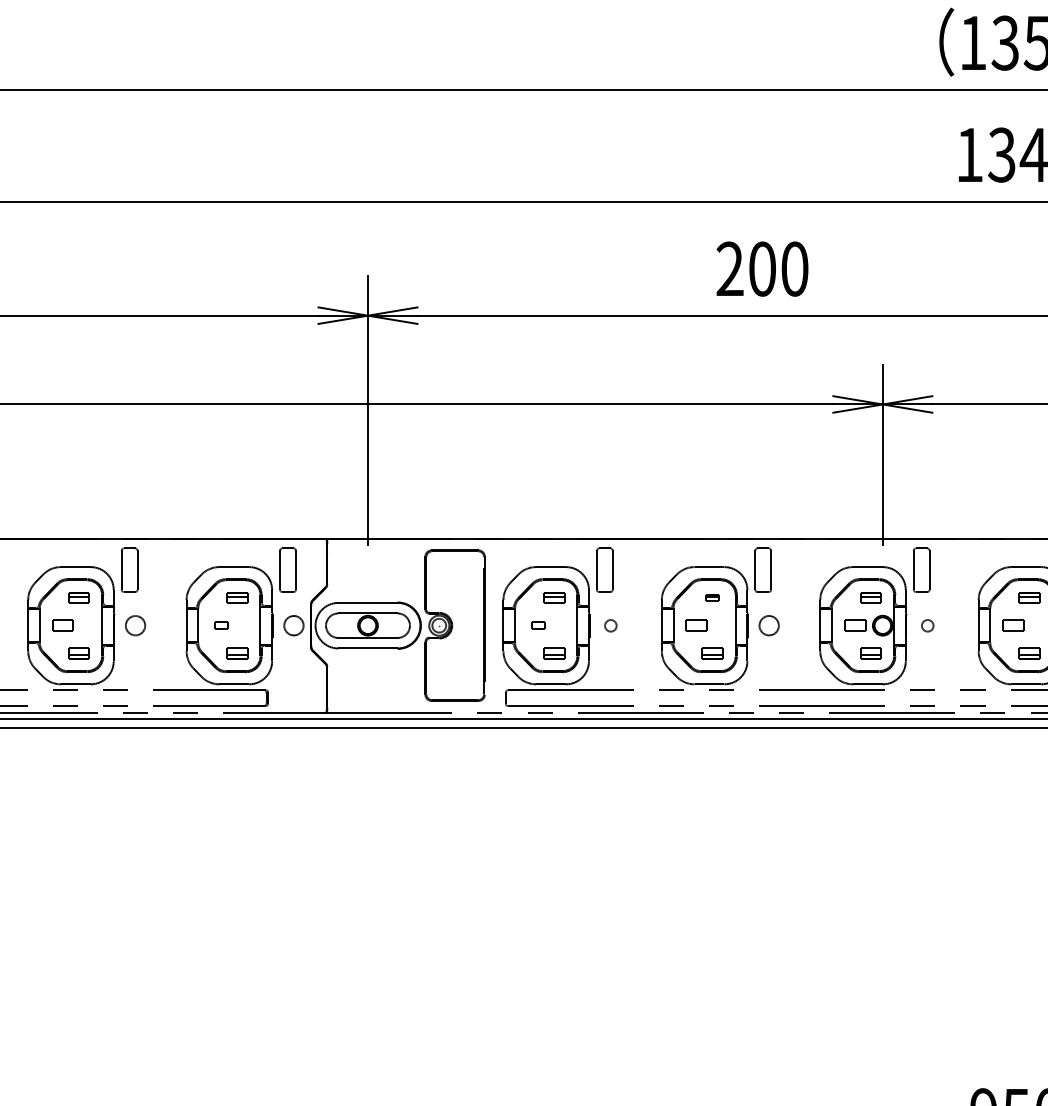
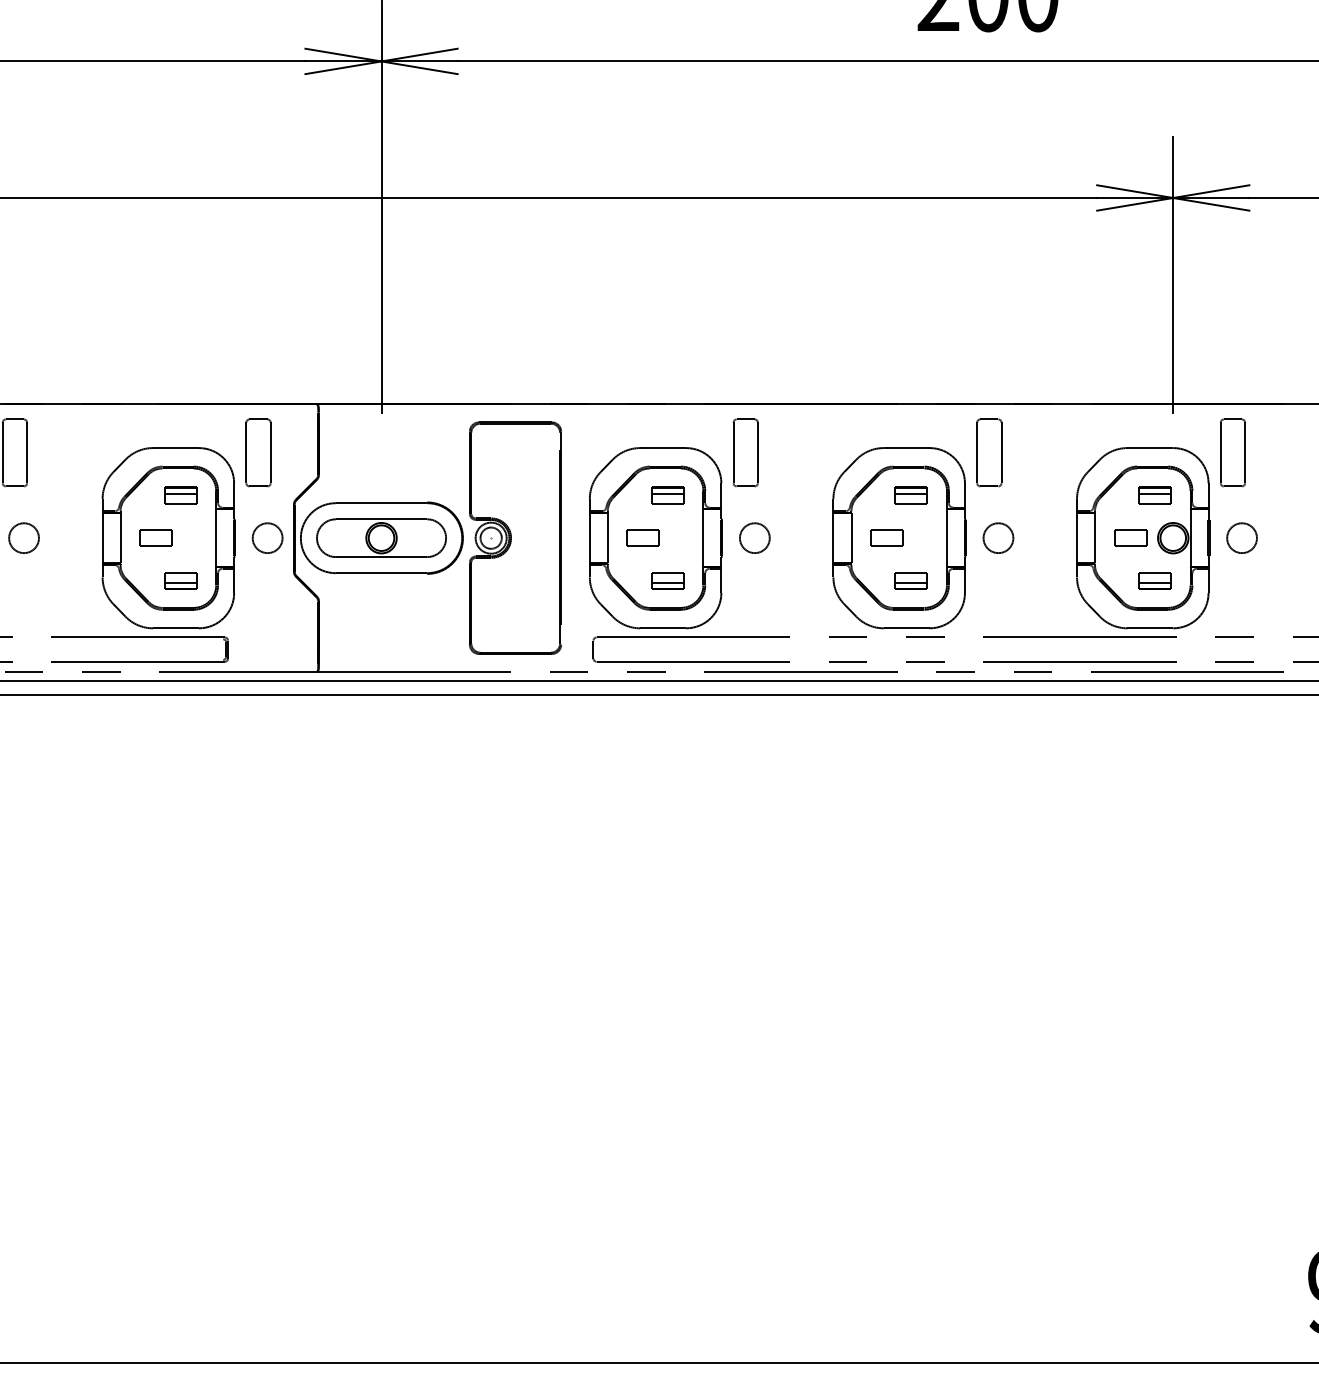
part: (712, 597) -> (911, 494), size x1.67
part: (221, 625) -> (156, 537), size x1.67
part: (538, 625) -> (643, 537), size x1.67
circle: (610, 625) -> (754, 537), size x1.67
circle: (927, 625) -> (1241, 537), size x1.67

